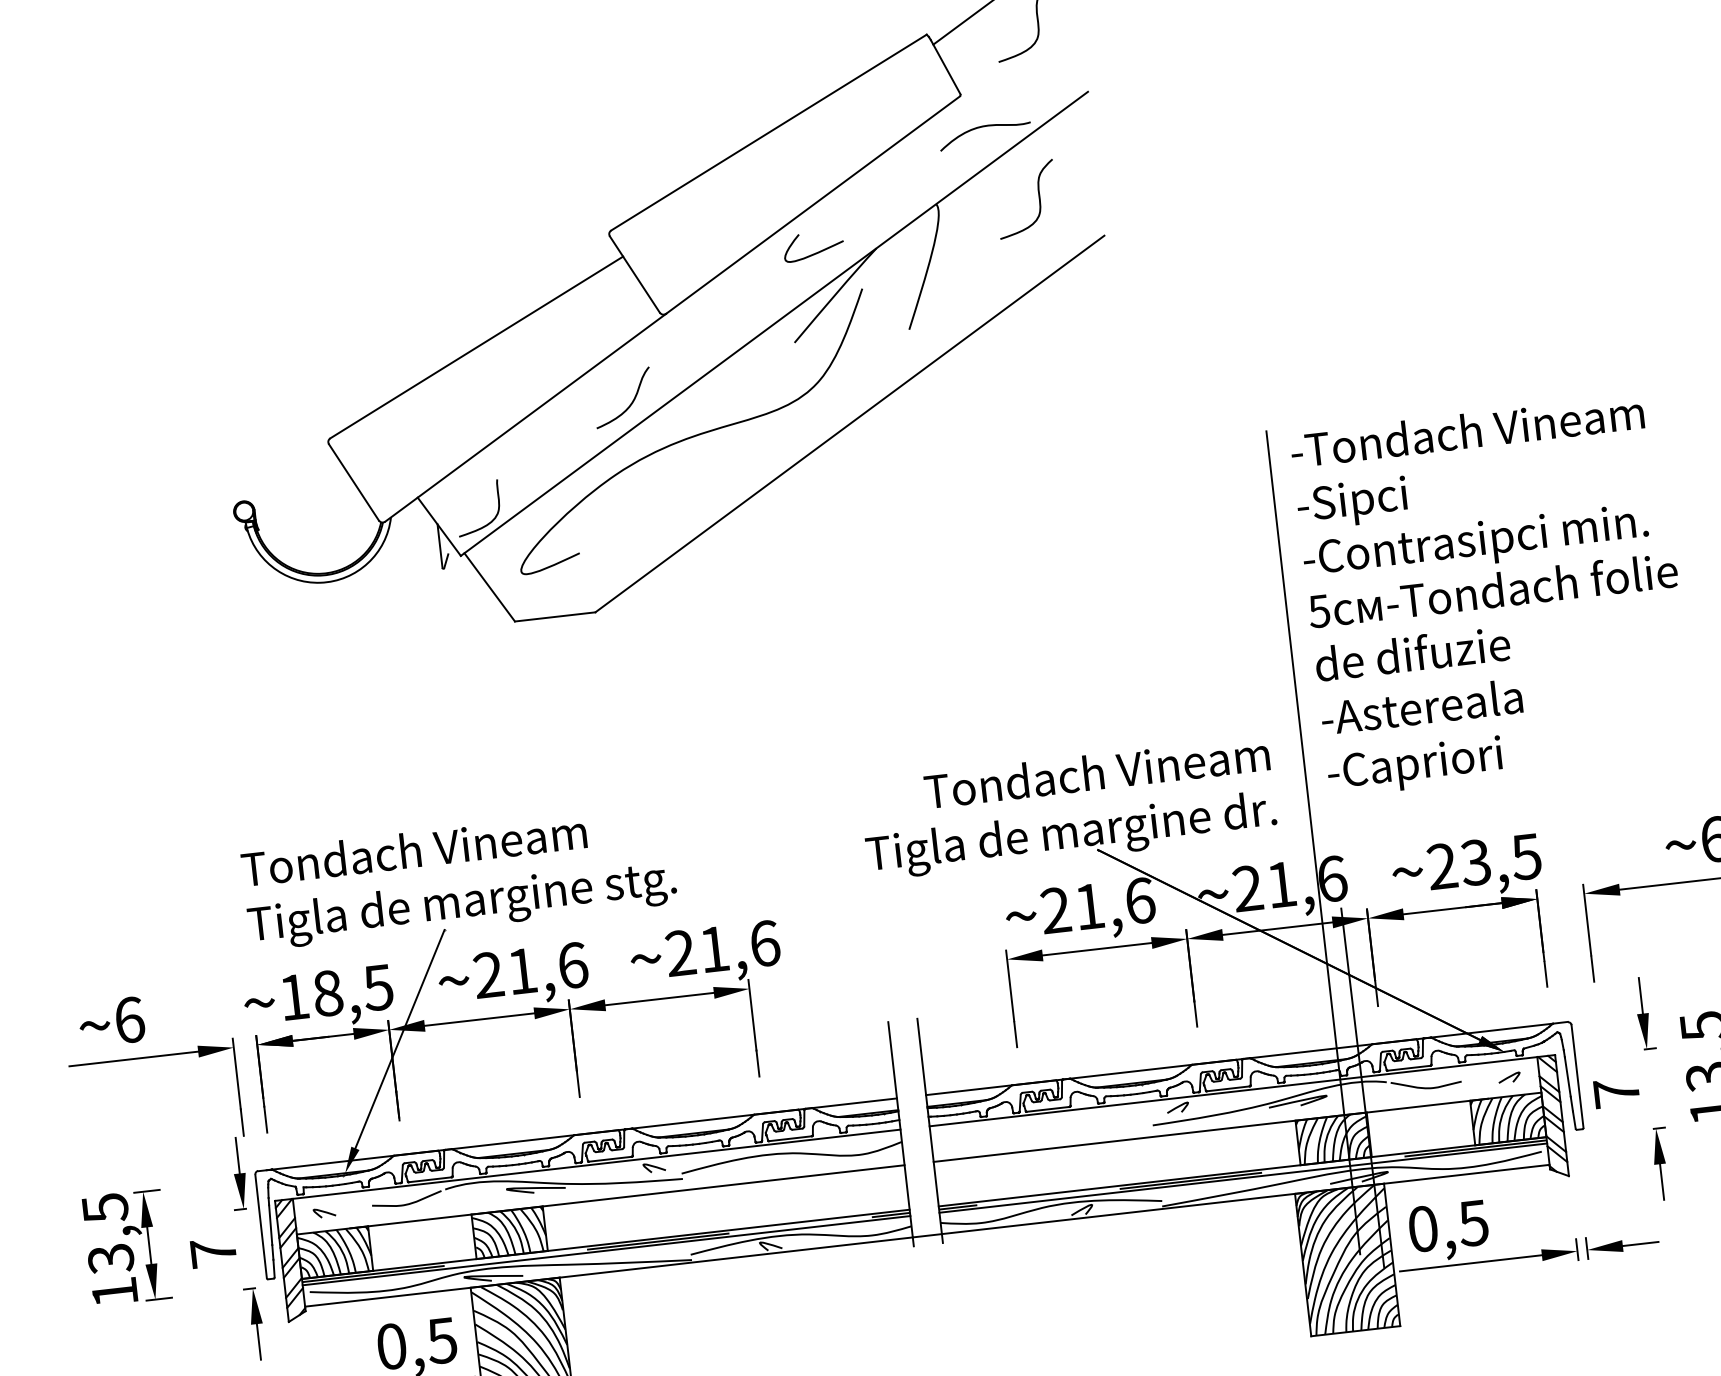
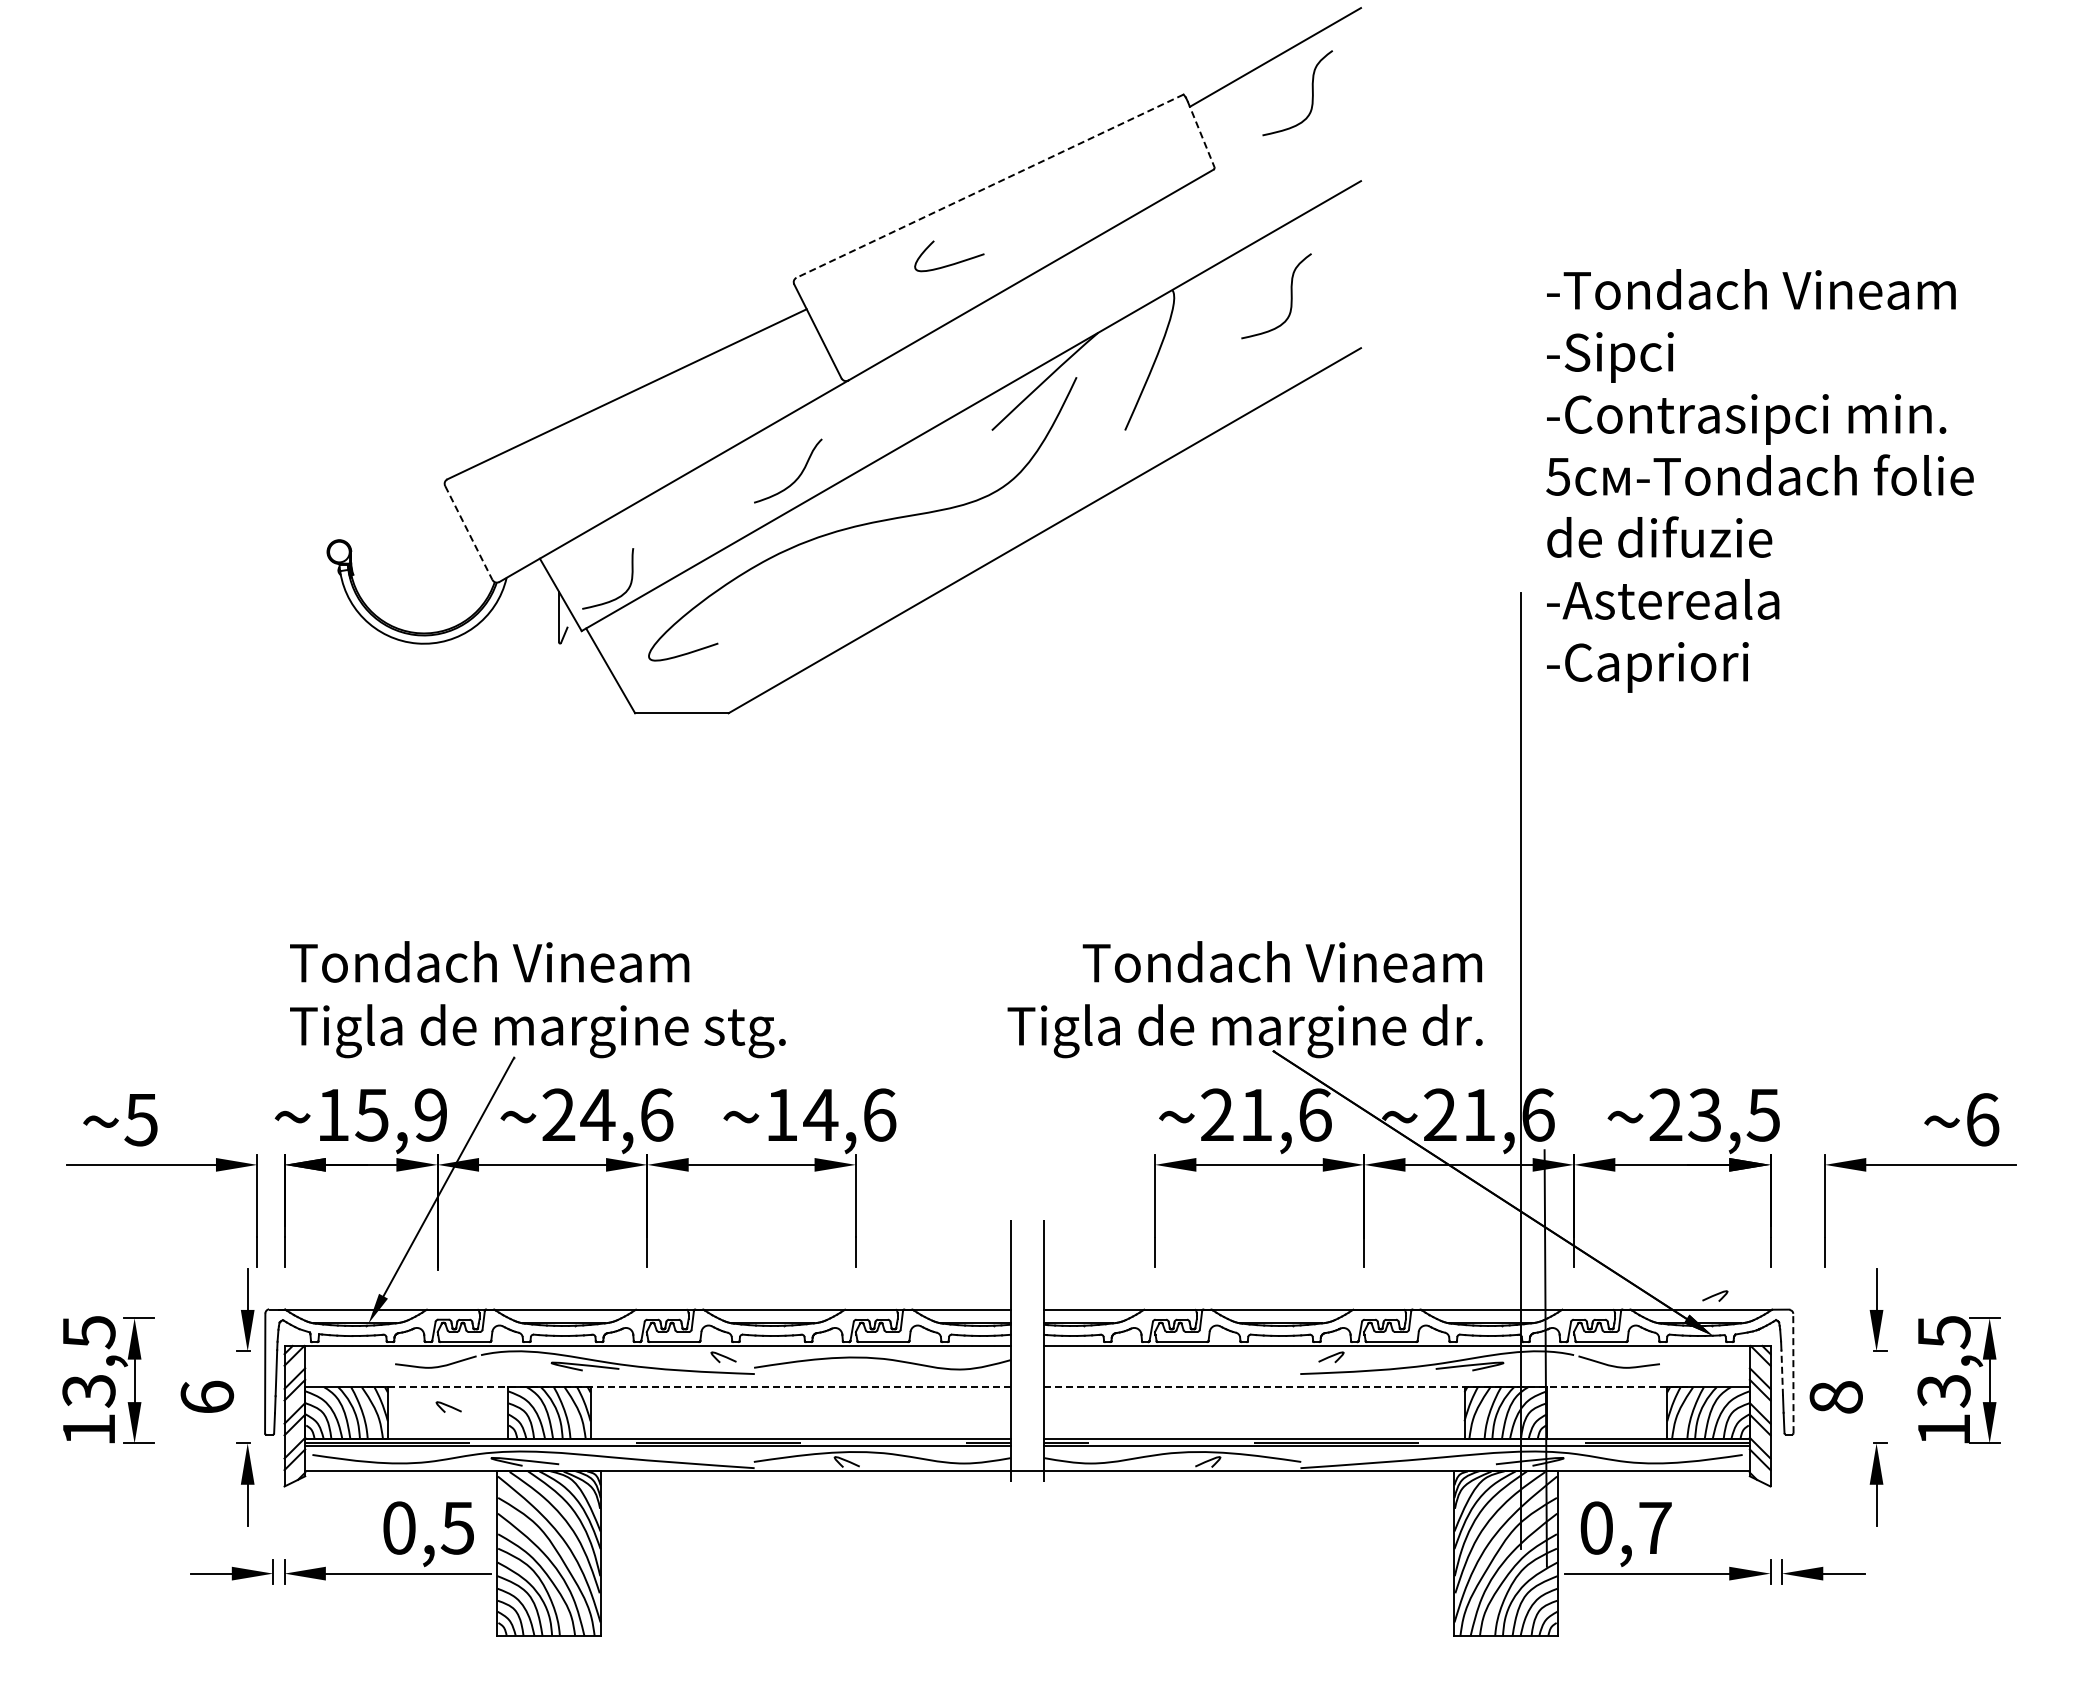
line: (946, 67) -> (1201, 134), solid -> dashed
curve: (981, 127) -> (1234, 208), removed
line: (768, 132) -> (989, 186), solid -> dashed
curve: (816, 252) -> (951, 263), moved
line: (354, 482) -> (469, 533), solid -> dashed
text: (1493, 594) -> (1759, 480), moved
text: (697, 950) -> (801, 1114), 21,6 -> 14,6
text: (521, 970) -> (597, 1114), 21,6 -> 24,6
text: (352, 990) -> (400, 1114), 18,5 -> 15,9
text: (129, 1019) -> (141, 1119), 6 -> 5
line: (1568, 1076) -> (1782, 1372), solid -> dashed
line: (1577, 1076) -> (1793, 1373), solid -> dashed
curve: (1509, 1077) -> (1715, 1295), moved
text: (1616, 1093) -> (1835, 1397), 7 -> 8
line: (1211, 1130) -> (1366, 1387), solid -> dashed
line: (627, 1197) -> (688, 1387), solid -> dashed
curve: (324, 1212) -> (448, 1406), moved
text: (1473, 1223) -> (1654, 1528), 0,5 -> 0,7
text: (213, 1252) -> (207, 1396), 7 -> 6

